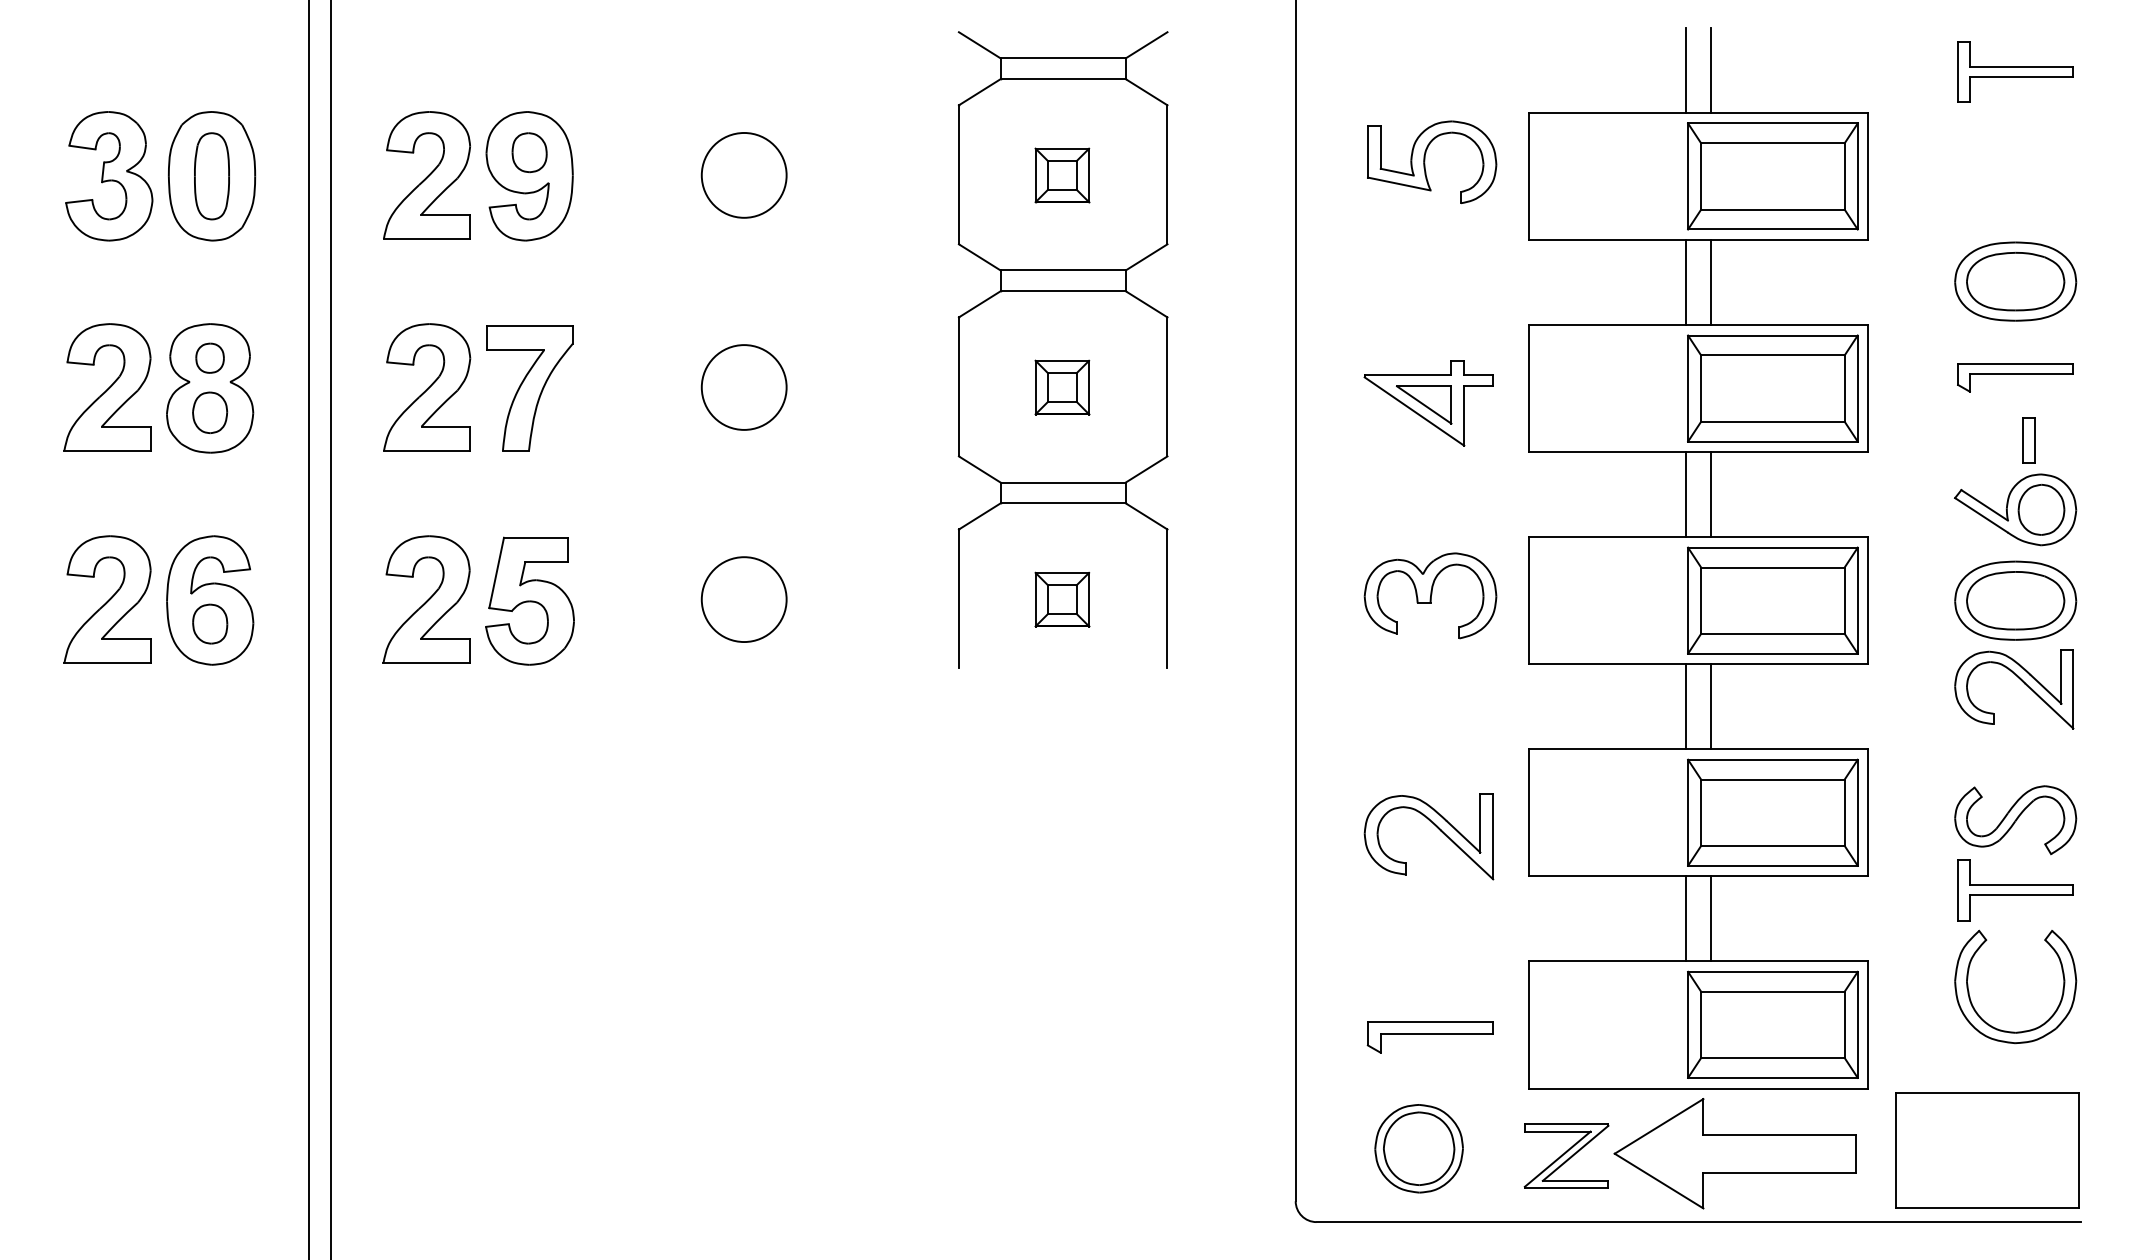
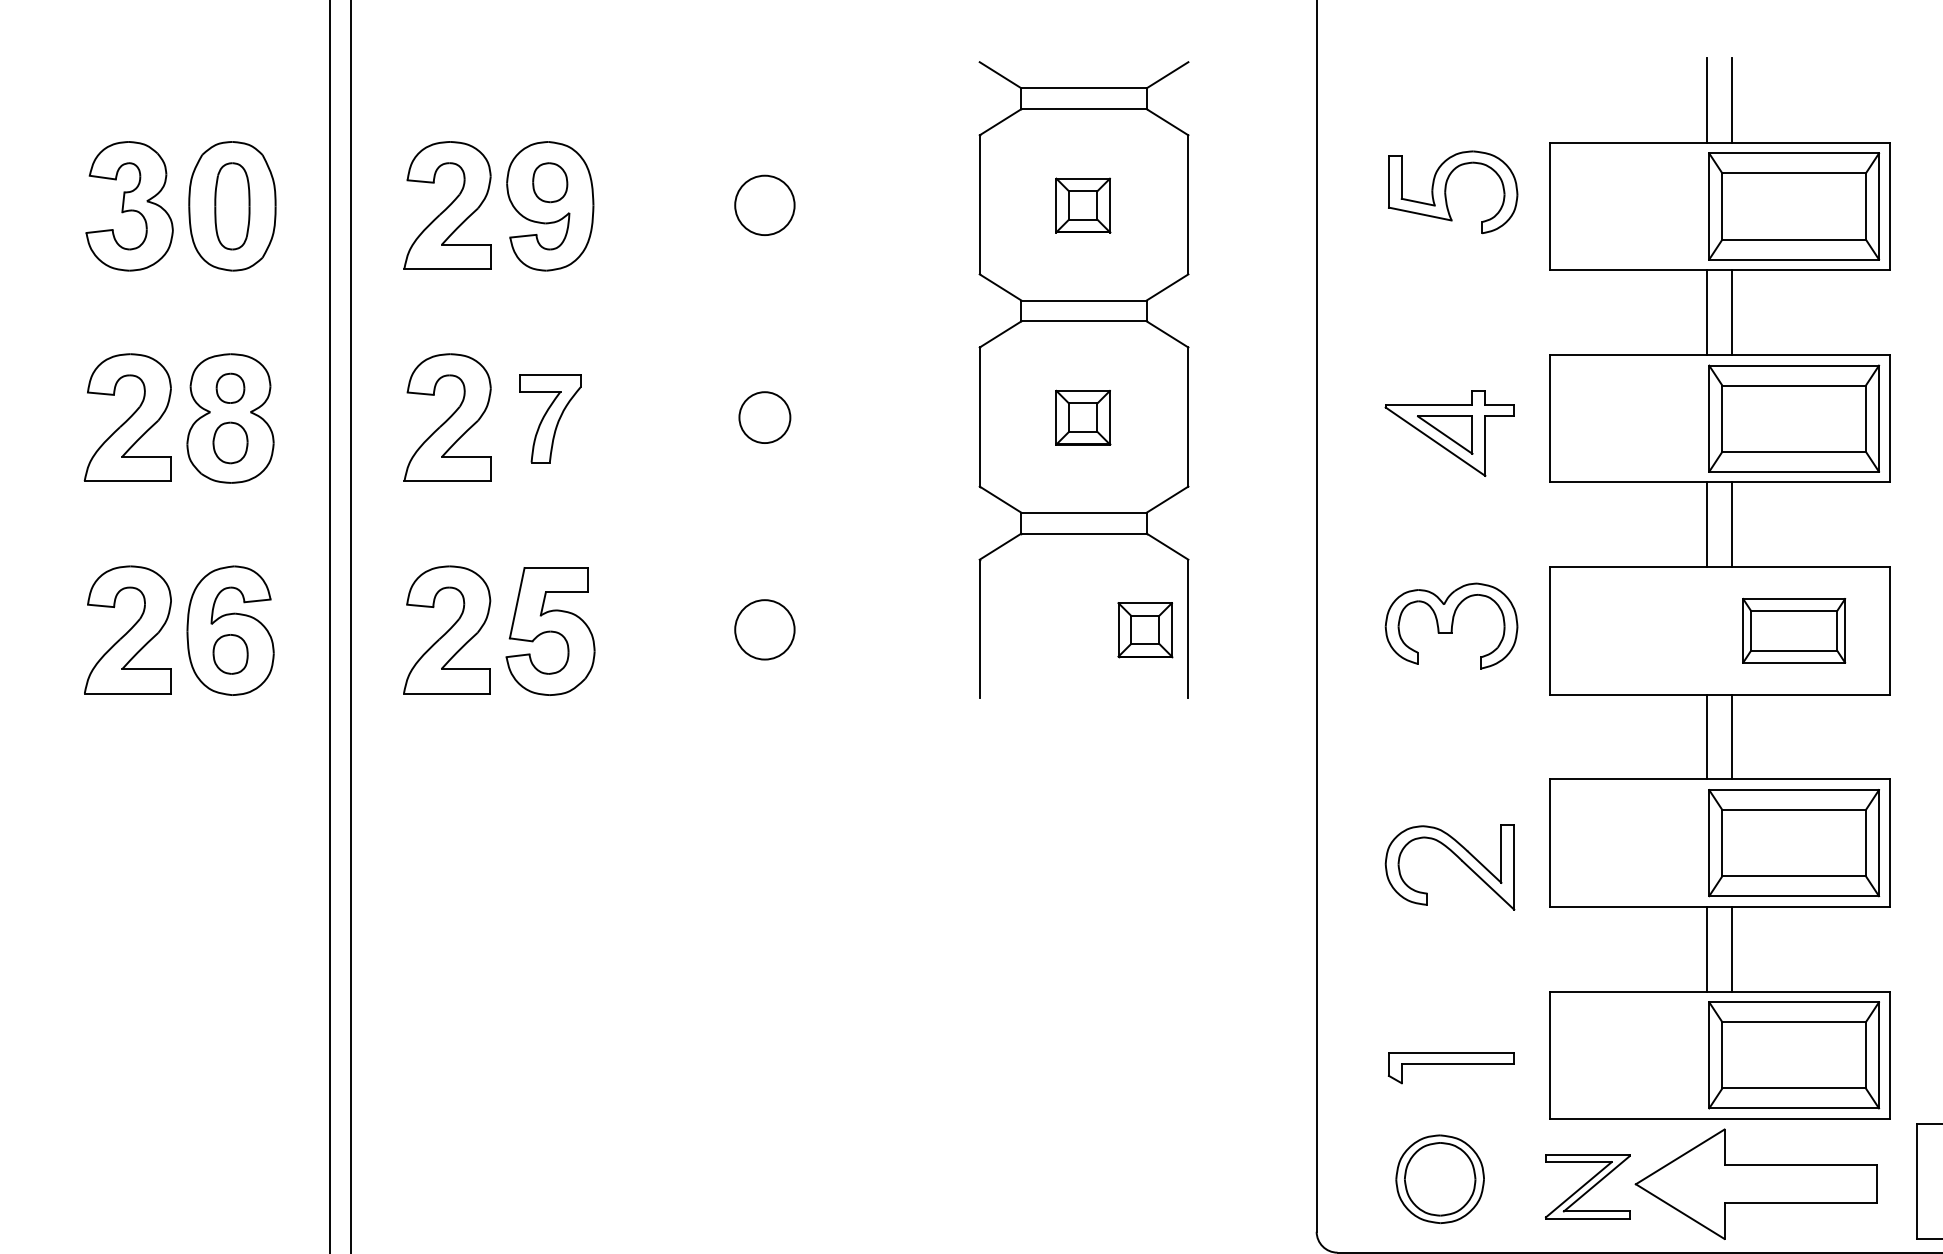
circle: (743, 175) -> (764, 205), size x0.7
circle: (743, 387) -> (764, 417), size x0.6
part: (529, 388) -> (550, 418), size x0.7
circle: (743, 599) -> (764, 629), size x0.7
part: (1062, 599) -> (1145, 629), moved
part: (1772, 600) -> (1793, 630), size x0.6

